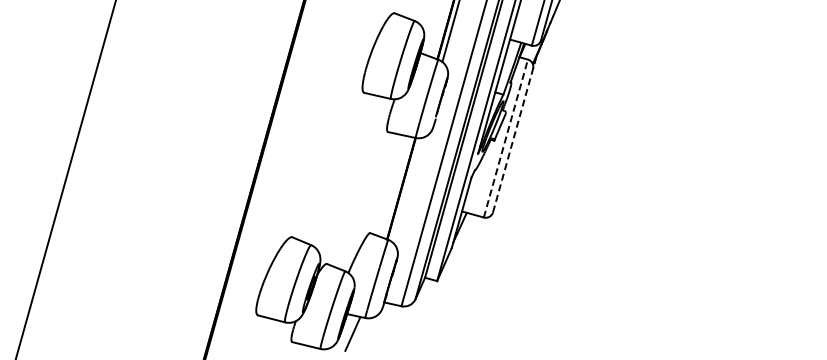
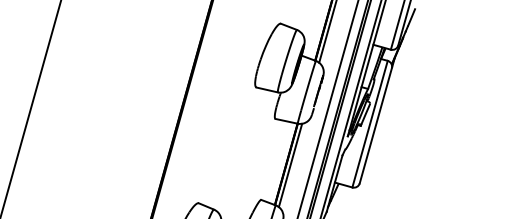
line: (514, 134) -> (376, 120), dashed -> solid
line: (505, 138) -> (369, 124), dashed -> solid
line: (406, 190) -> (290, 165), added

